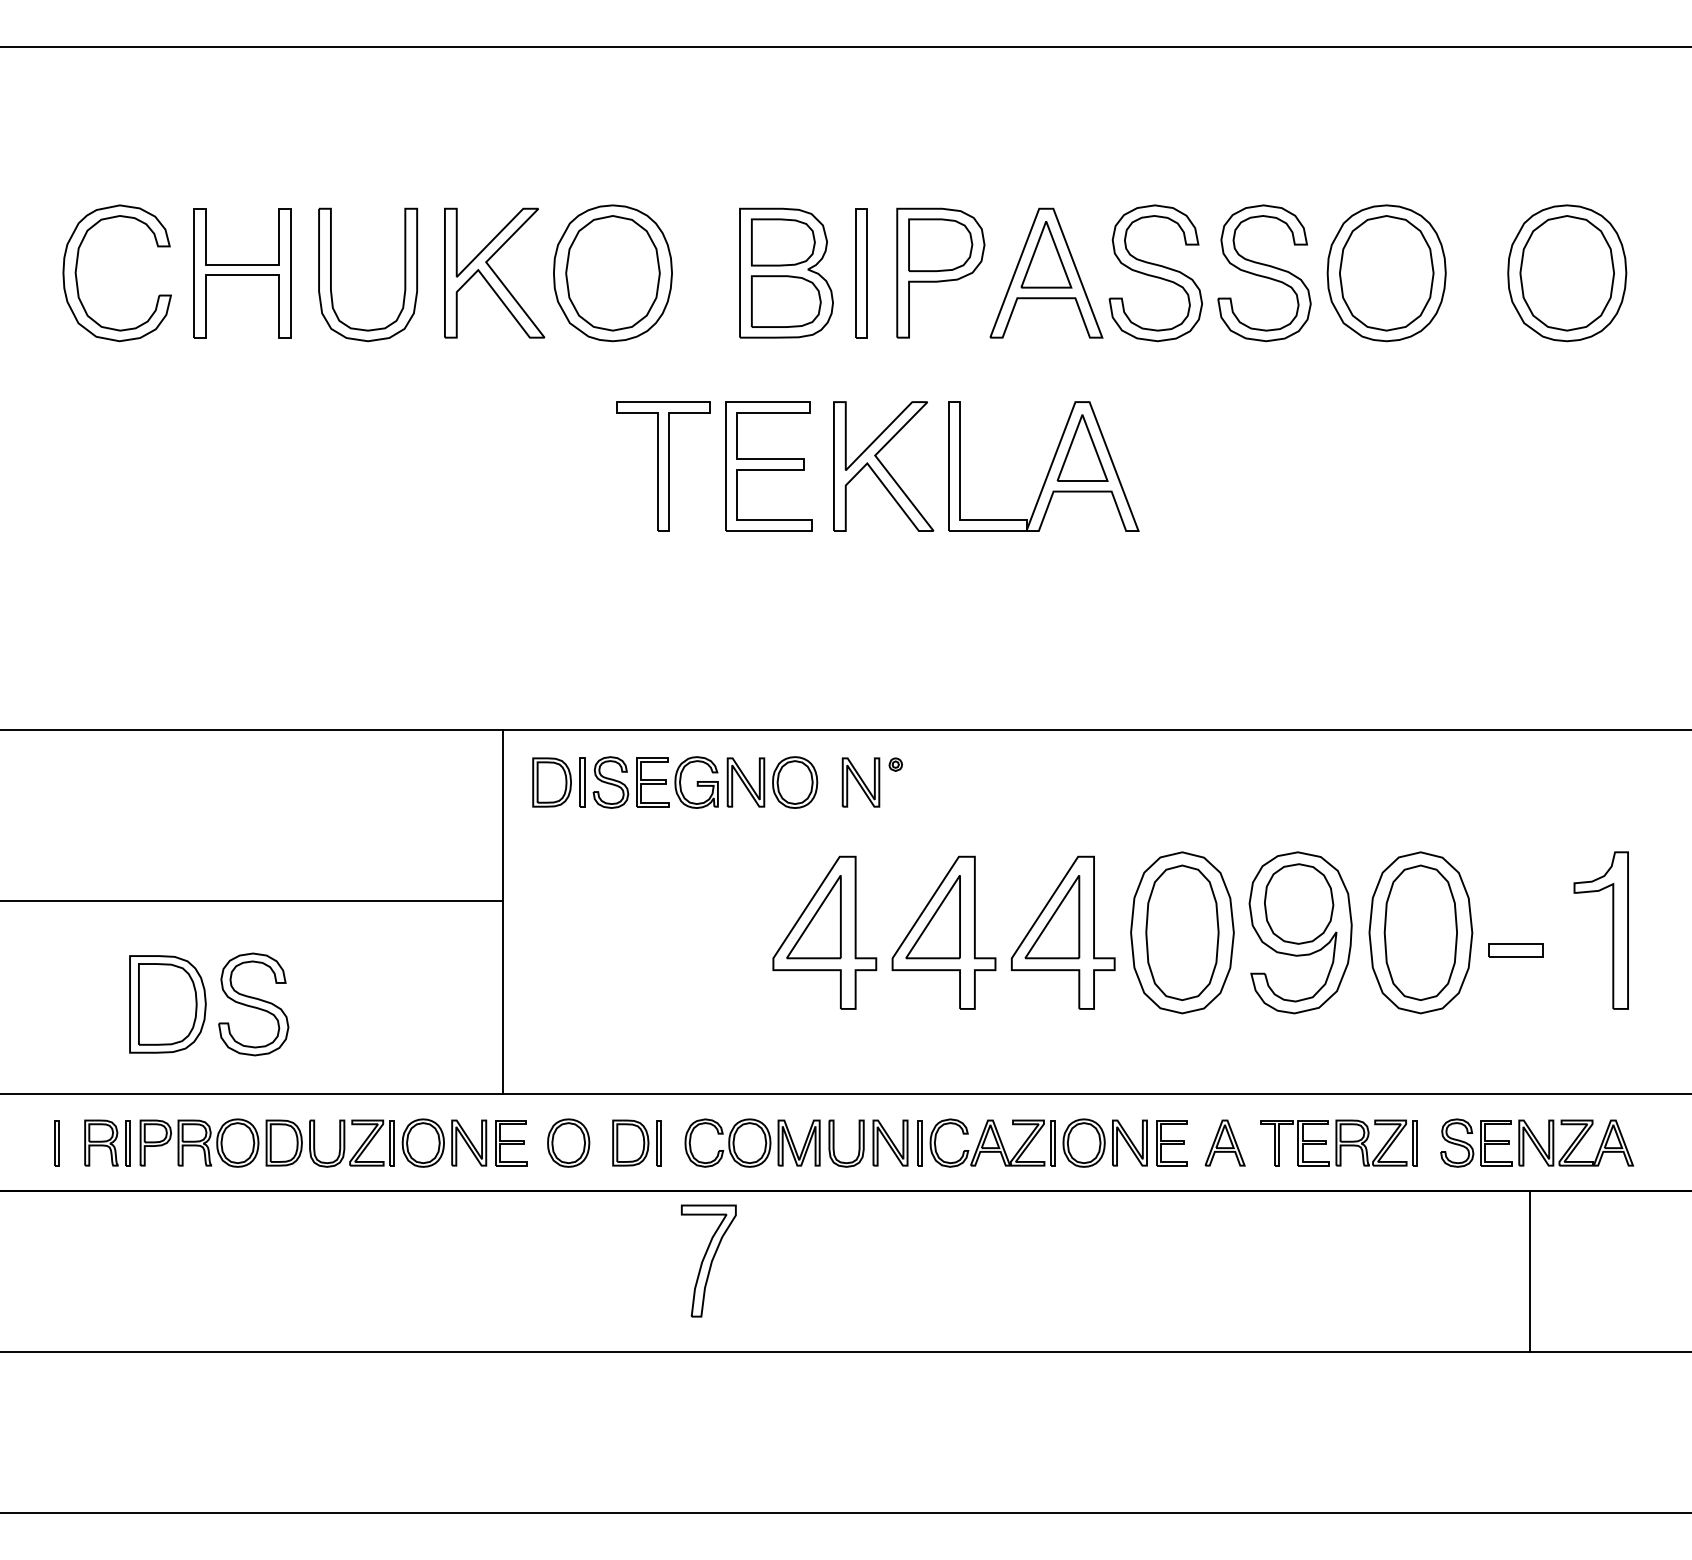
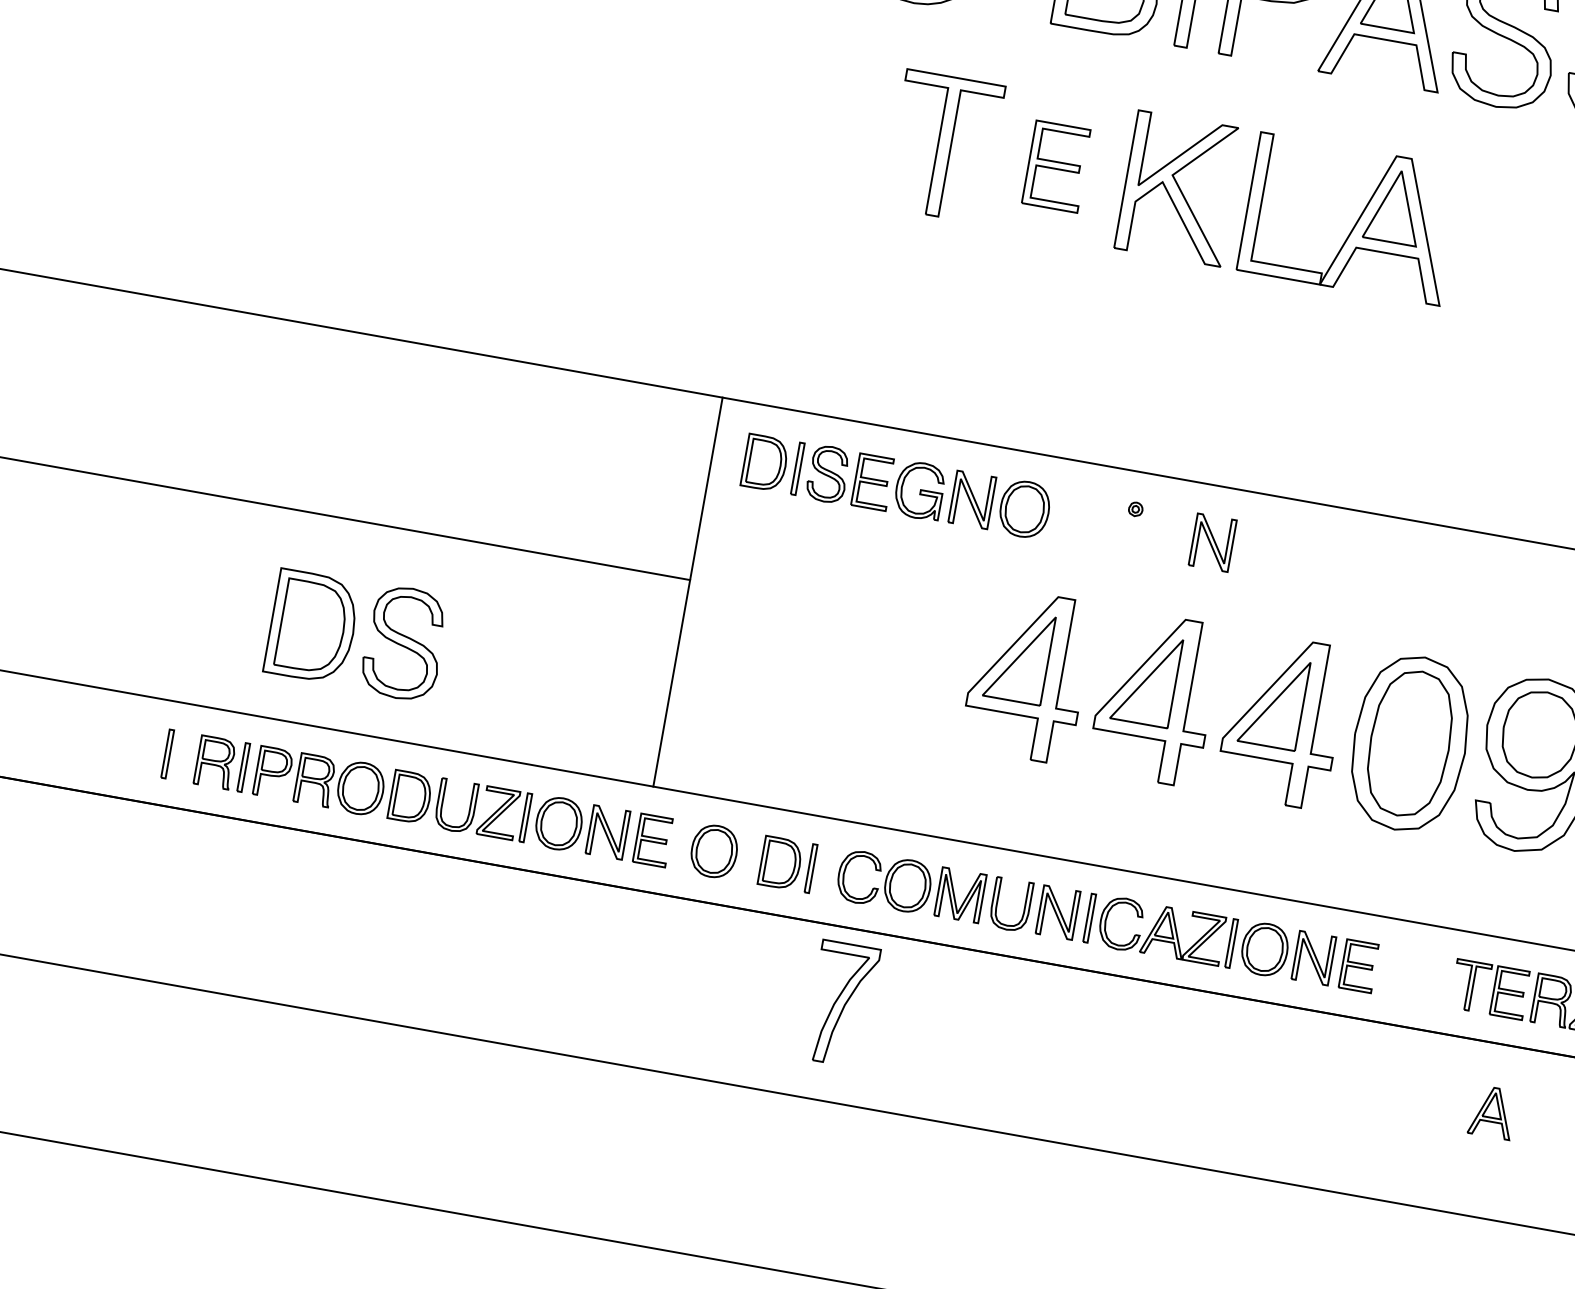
part: (768, 466) -> (1056, 166), size x0.6
part: (860, 782) -> (1212, 542), moved
part: (1224, 1142) -> (1492, 1111), moved

